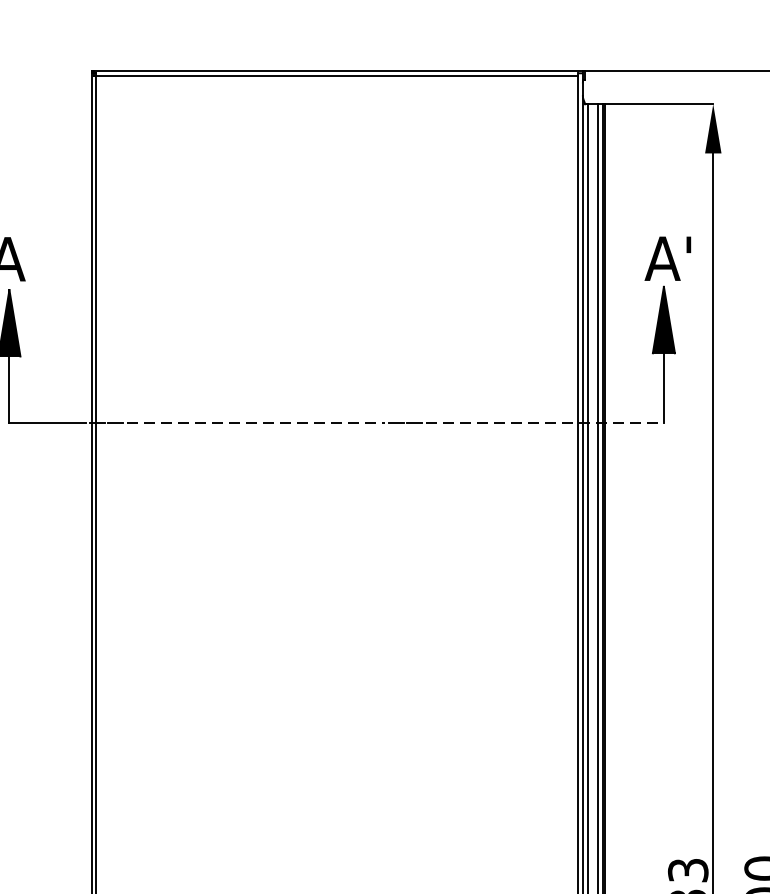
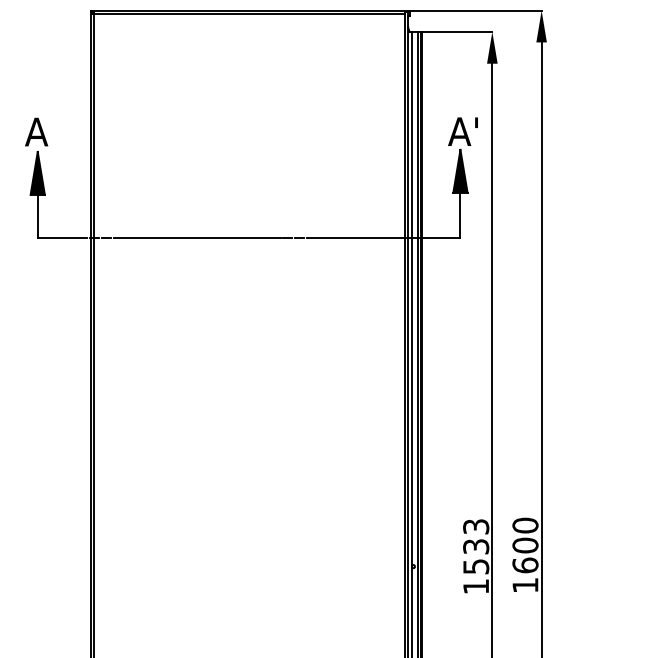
line: (256, 422) -> (197, 237), dashed -> solid
line: (544, 422) -> (383, 237), dashed -> solid

